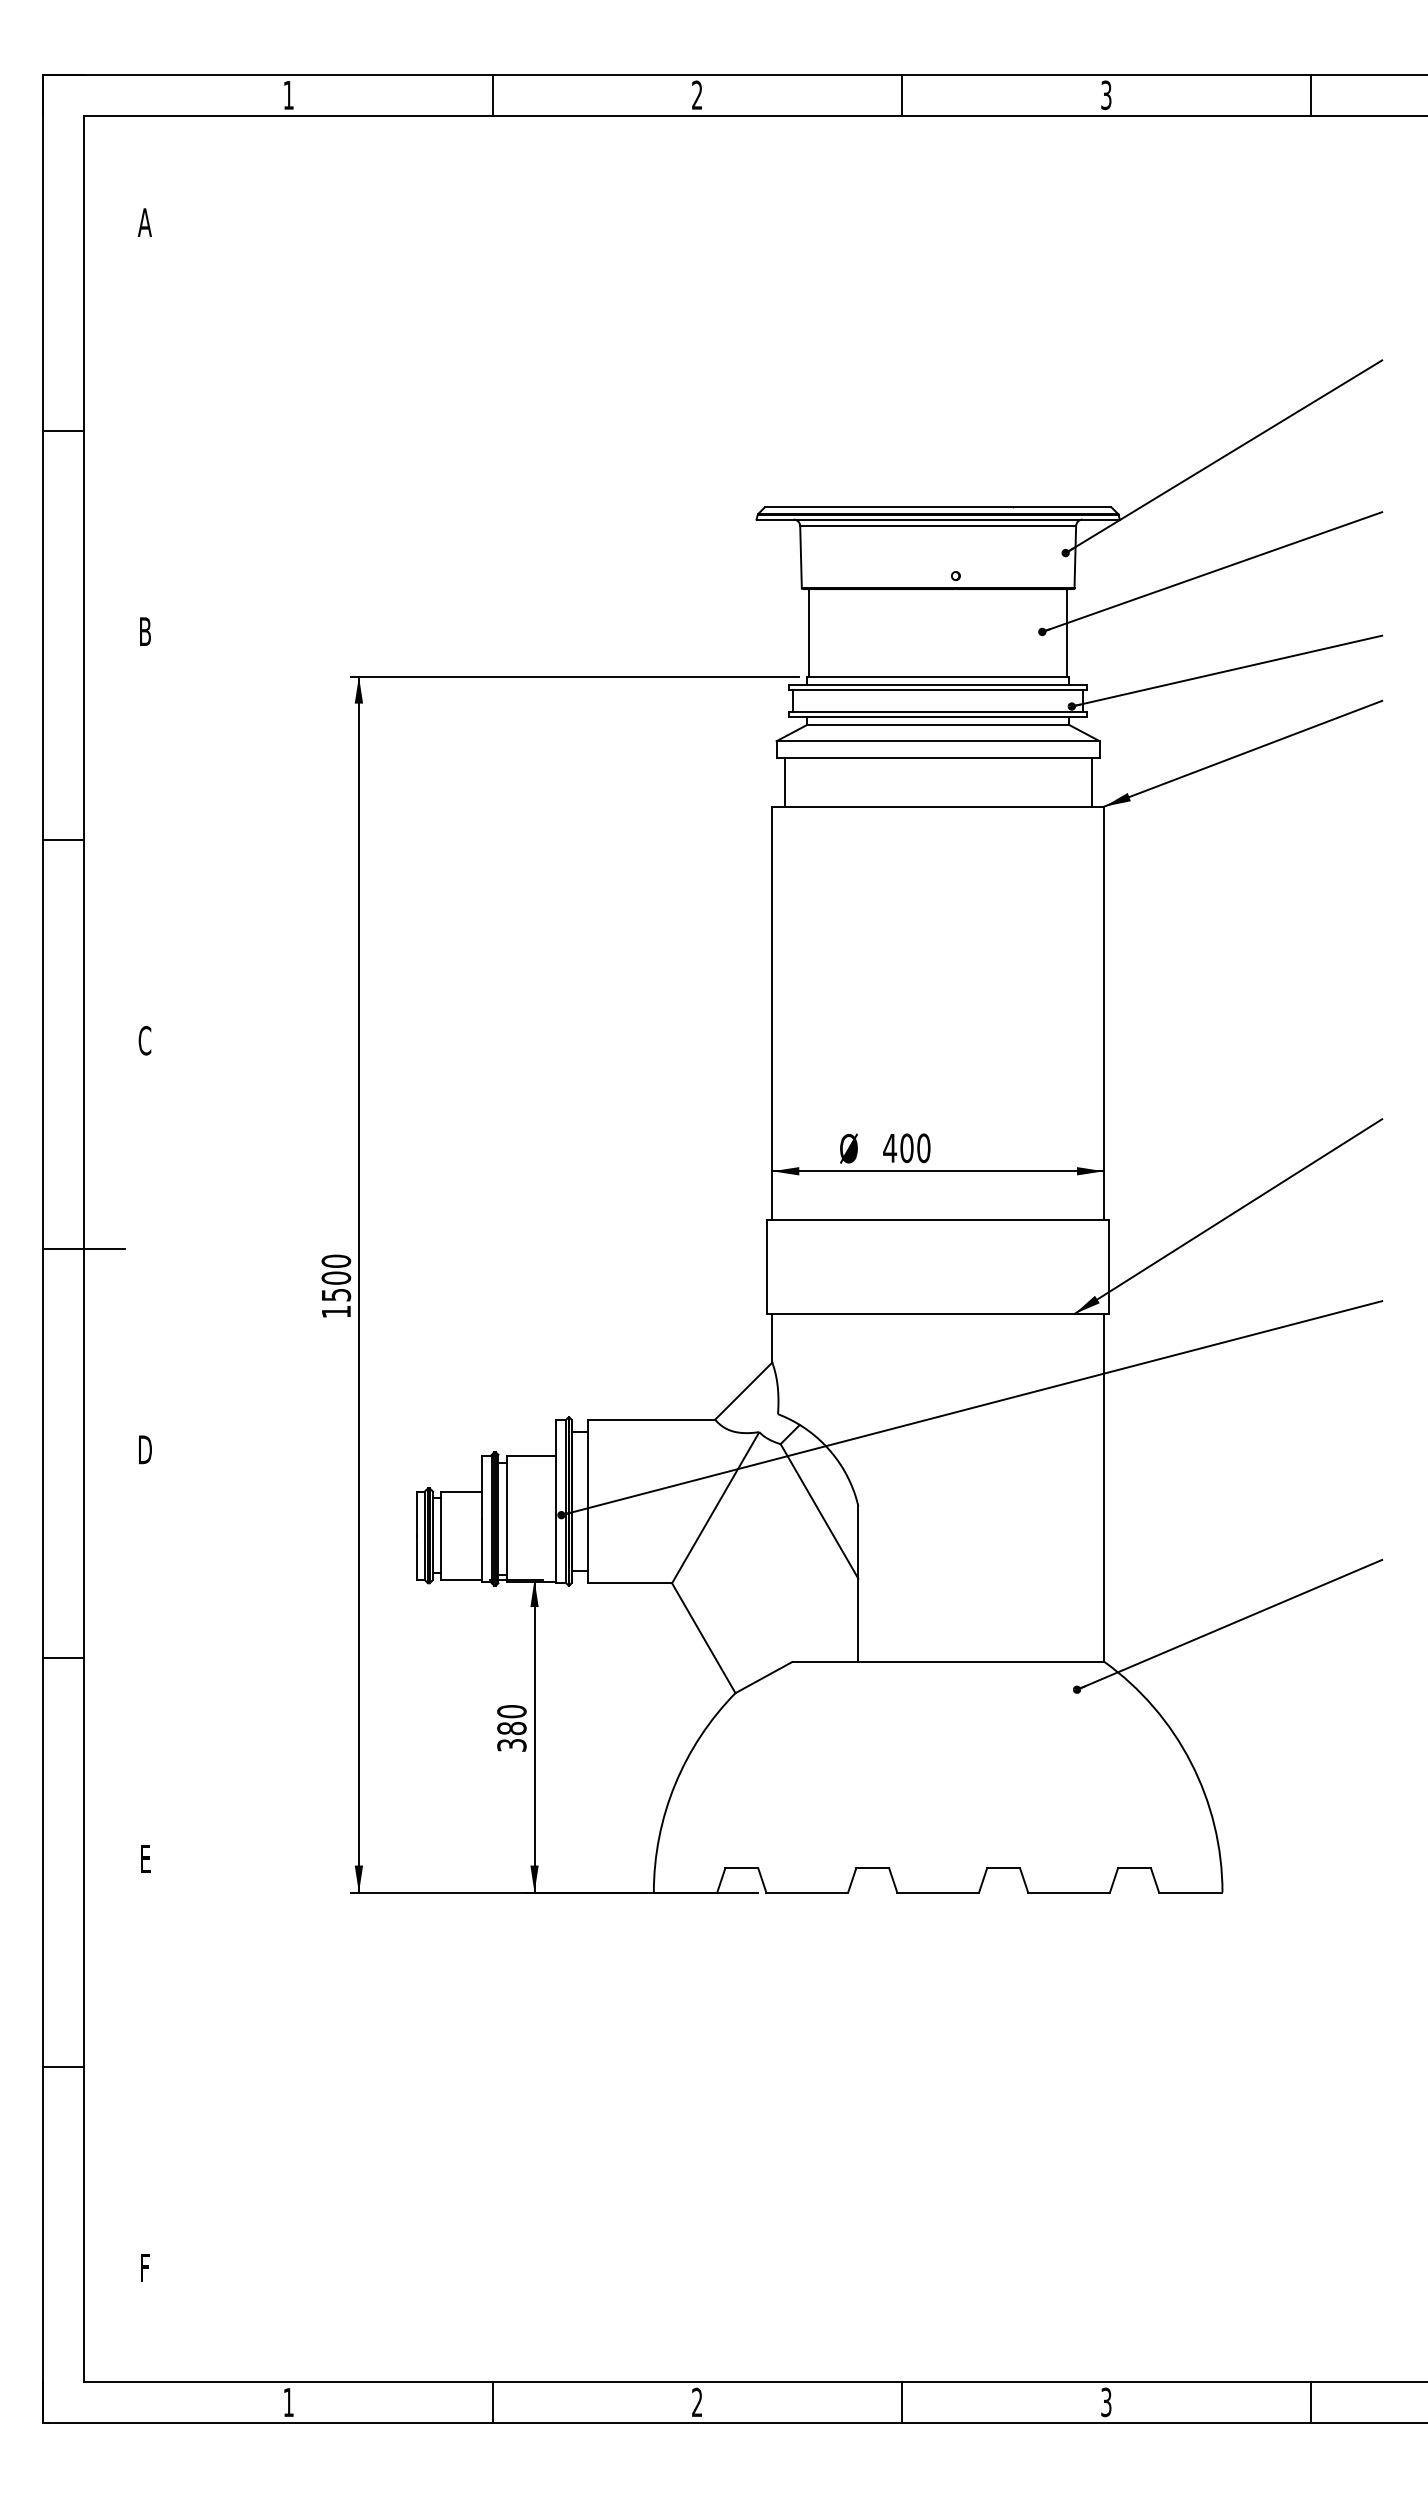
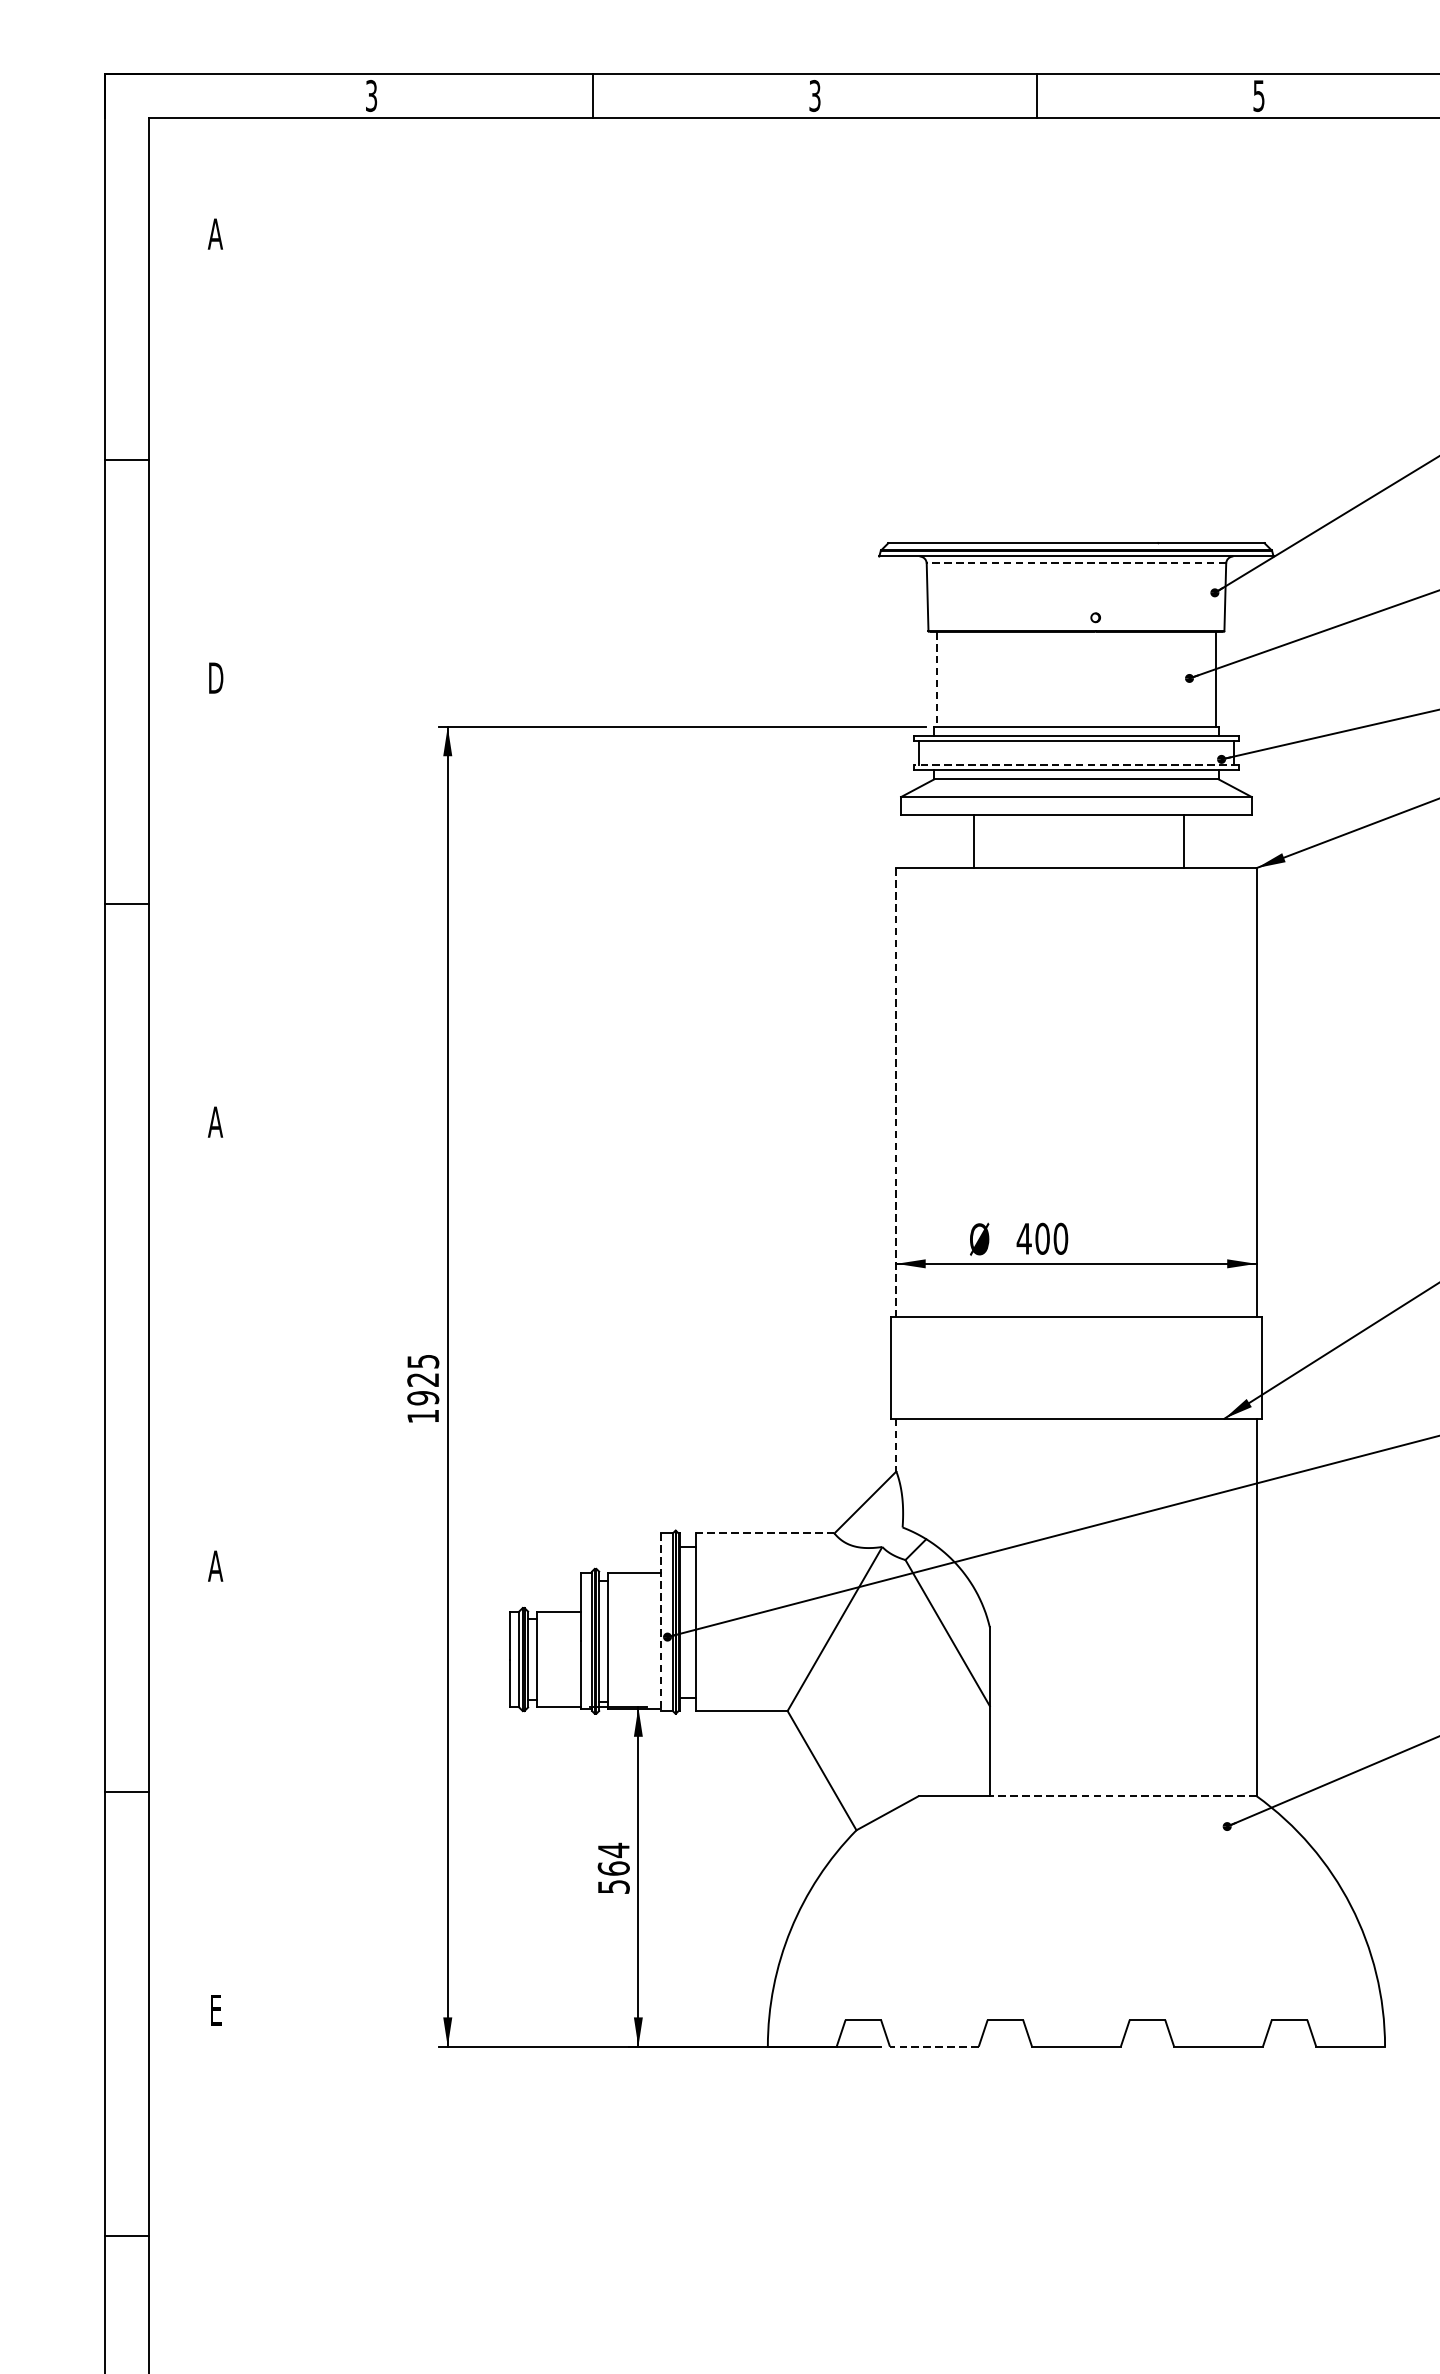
text: (1106, 94) -> (1259, 95), 3 -> 5
text: (288, 95) -> (371, 96), 1 -> 3
text: (697, 95) -> (815, 96), 2 -> 3
line: (938, 525) -> (1076, 562), solid -> dashed
text: (145, 631) -> (216, 677), B -> D
line: (809, 632) -> (936, 679), solid -> dashed
line: (937, 711) -> (1075, 764), solid -> dashed
line: (784, 781) -> (973, 840), moved
line: (1091, 781) -> (1184, 840), moved
line: (772, 1013) -> (896, 1092), solid -> dashed
text: (144, 1040) -> (215, 1121), C -> A
line: (83, 1249) -> (148, 1348), removed
text: (336, 1277) -> (423, 1379), 1500 -> 1925
line: (772, 1338) -> (896, 1445), solid -> dashed
line: (651, 1419) -> (765, 1533), solid -> dashed
text: (144, 1449) -> (215, 1565), D -> A
line: (555, 1501) -> (661, 1622), solid -> dashed
line: (981, 1661) -> (1123, 1795), solid -> dashed
text: (511, 1727) -> (613, 1867), 380 -> 564
line: (807, 1892) -> (934, 2046), solid -> dashed

